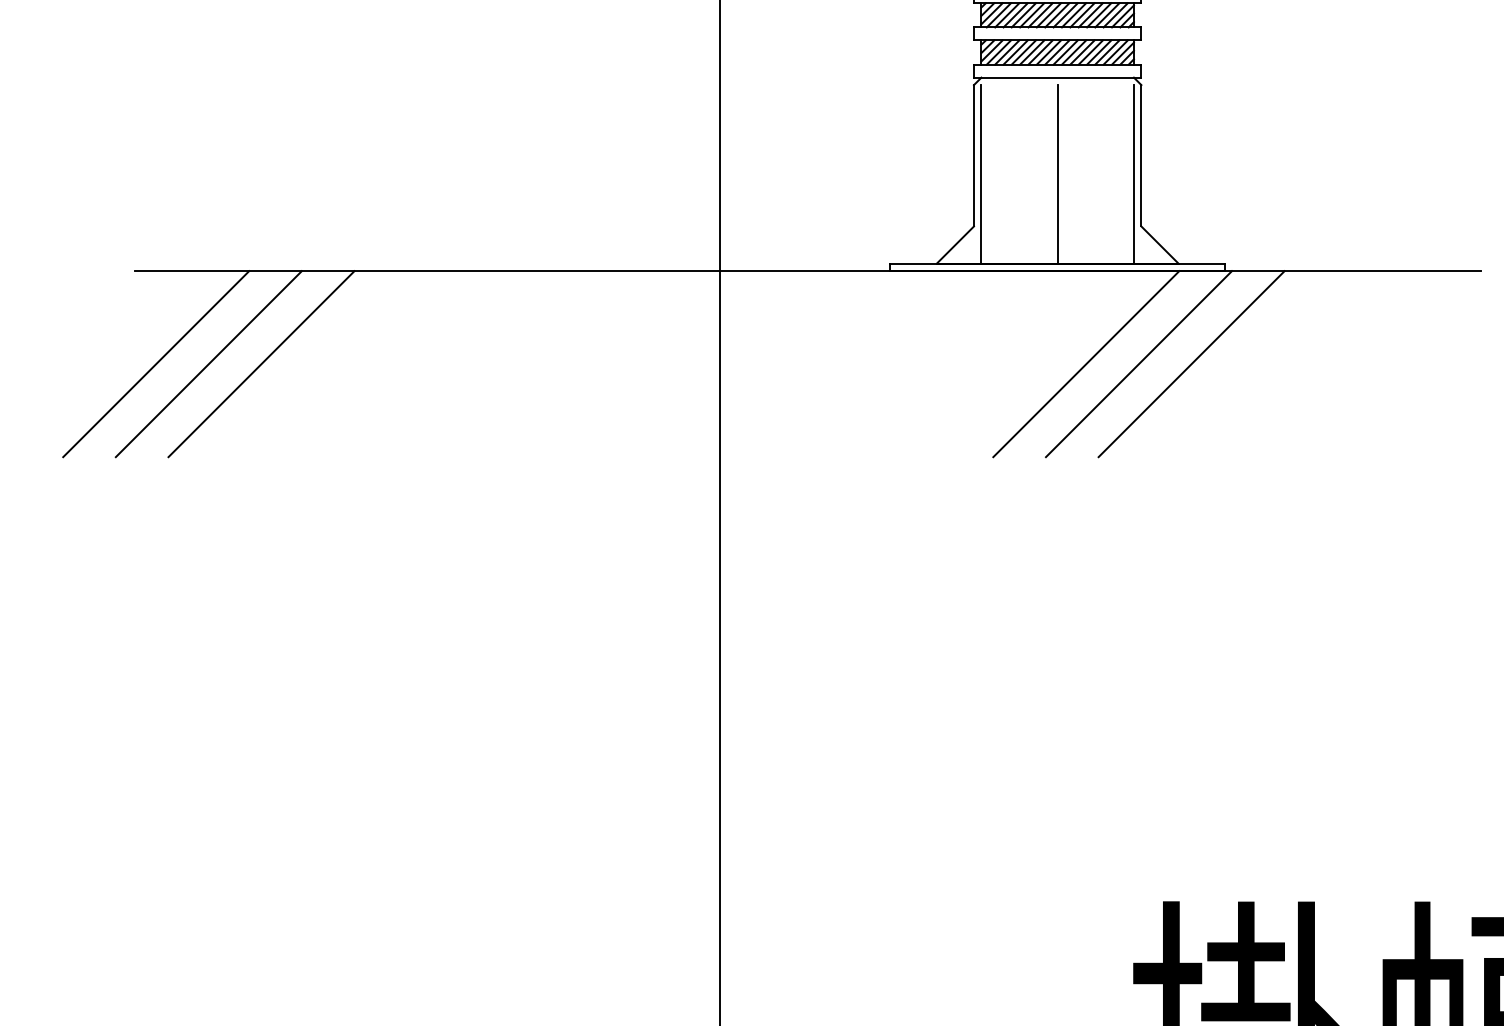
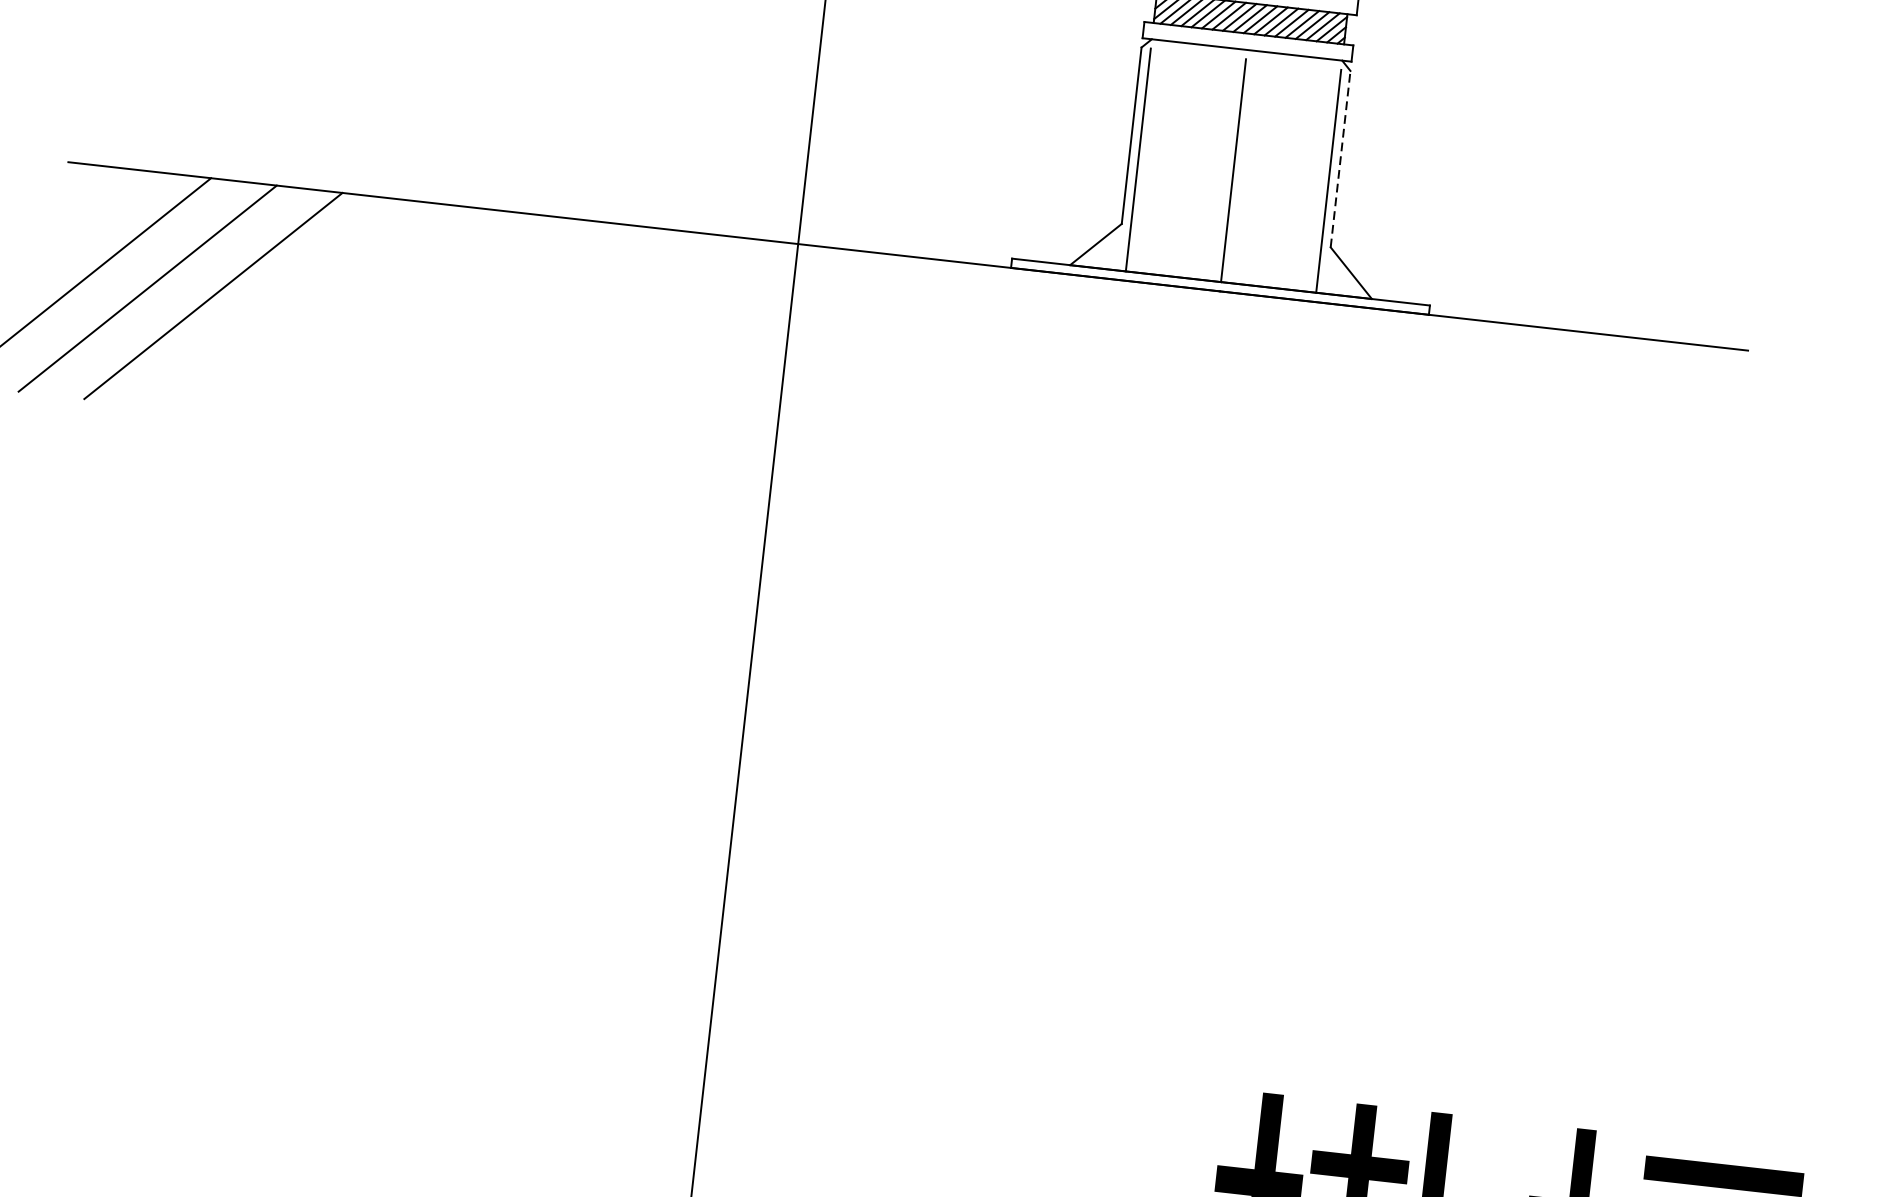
line: (1141, 155) -> (1340, 158), solid -> dashed
line: (1086, 364) -> (1242, 411), removed
line: (1138, 364) -> (1307, 419), removed
line: (1191, 364) -> (1373, 426), removed

